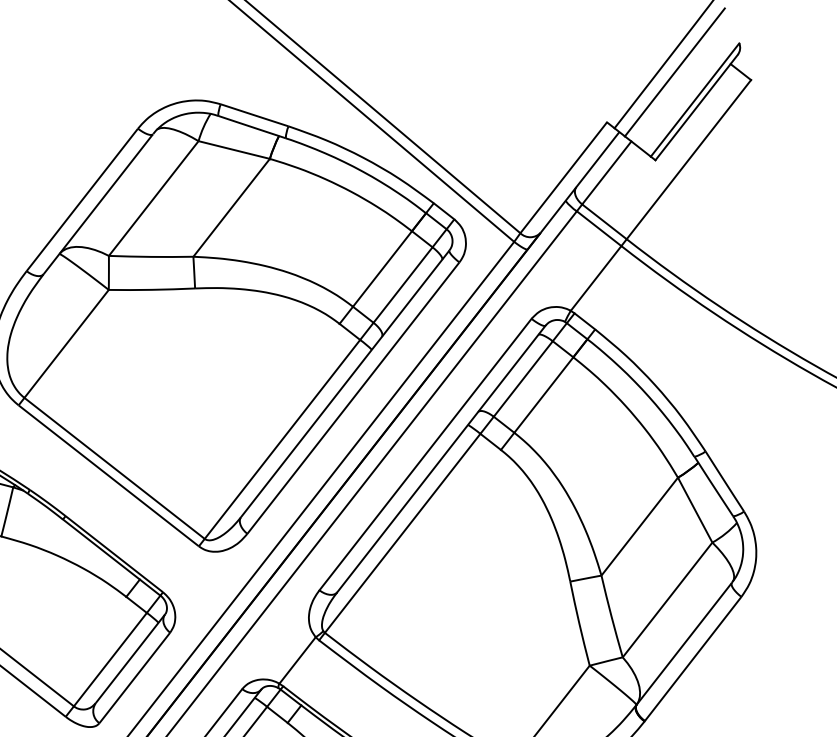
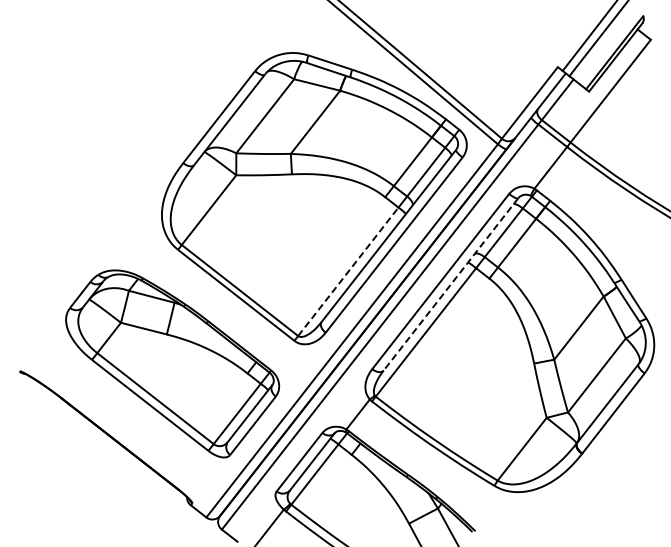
line: (282, 438) -> (348, 271), solid -> dashed
line: (440, 459) -> (450, 284), solid -> dashed

